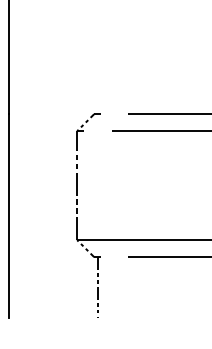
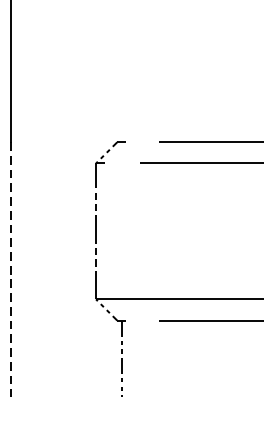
line: (9, 216) -> (11, 269), solid -> dashed

